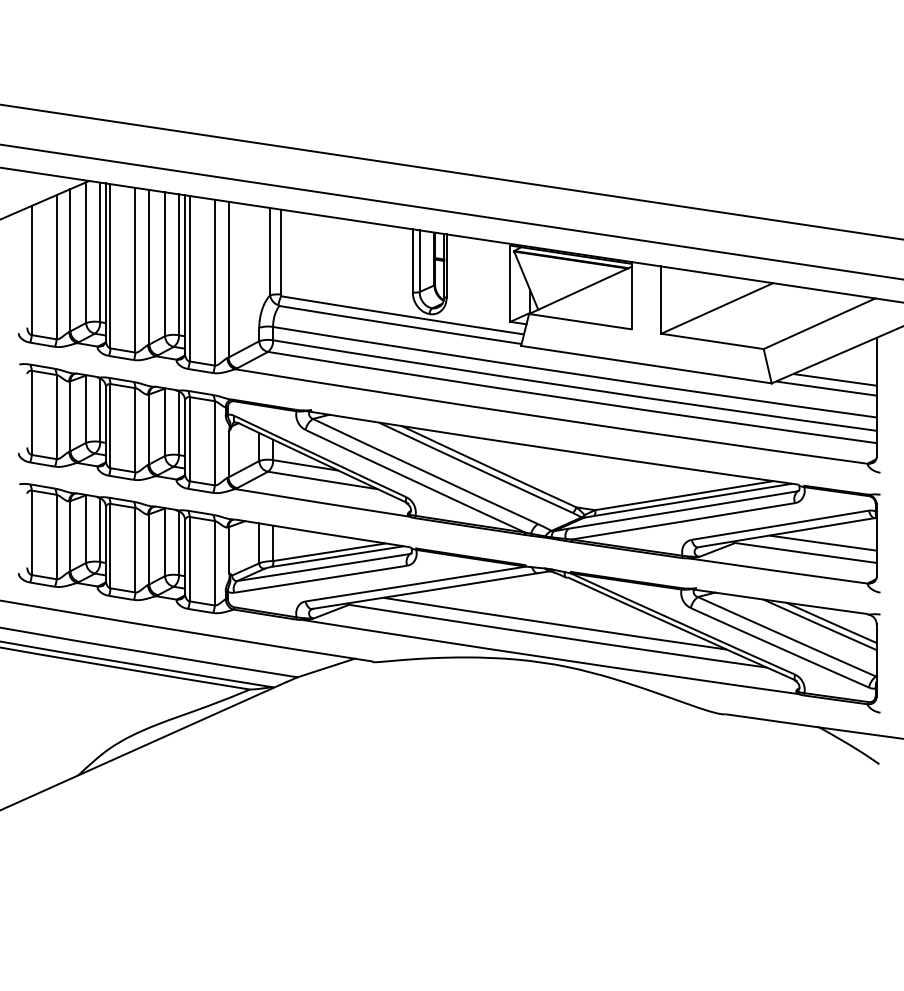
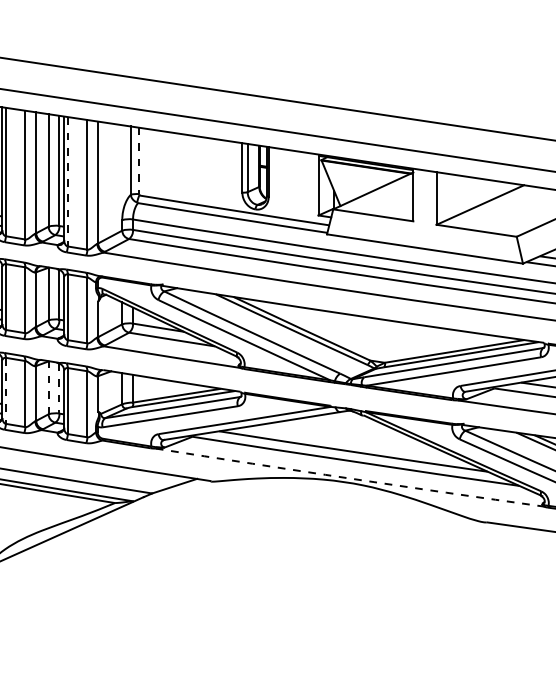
line: (281, 252) -> (139, 161), solid -> dashed
line: (189, 278) -> (67, 181), solid -> dashed
line: (165, 542) -> (48, 388), solid -> dashed
line: (178, 543) -> (59, 388), solid -> dashed
line: (110, 546) -> (5, 391), solid -> dashed
arc: (550, 658) -> (349, 478), solid -> dashed

